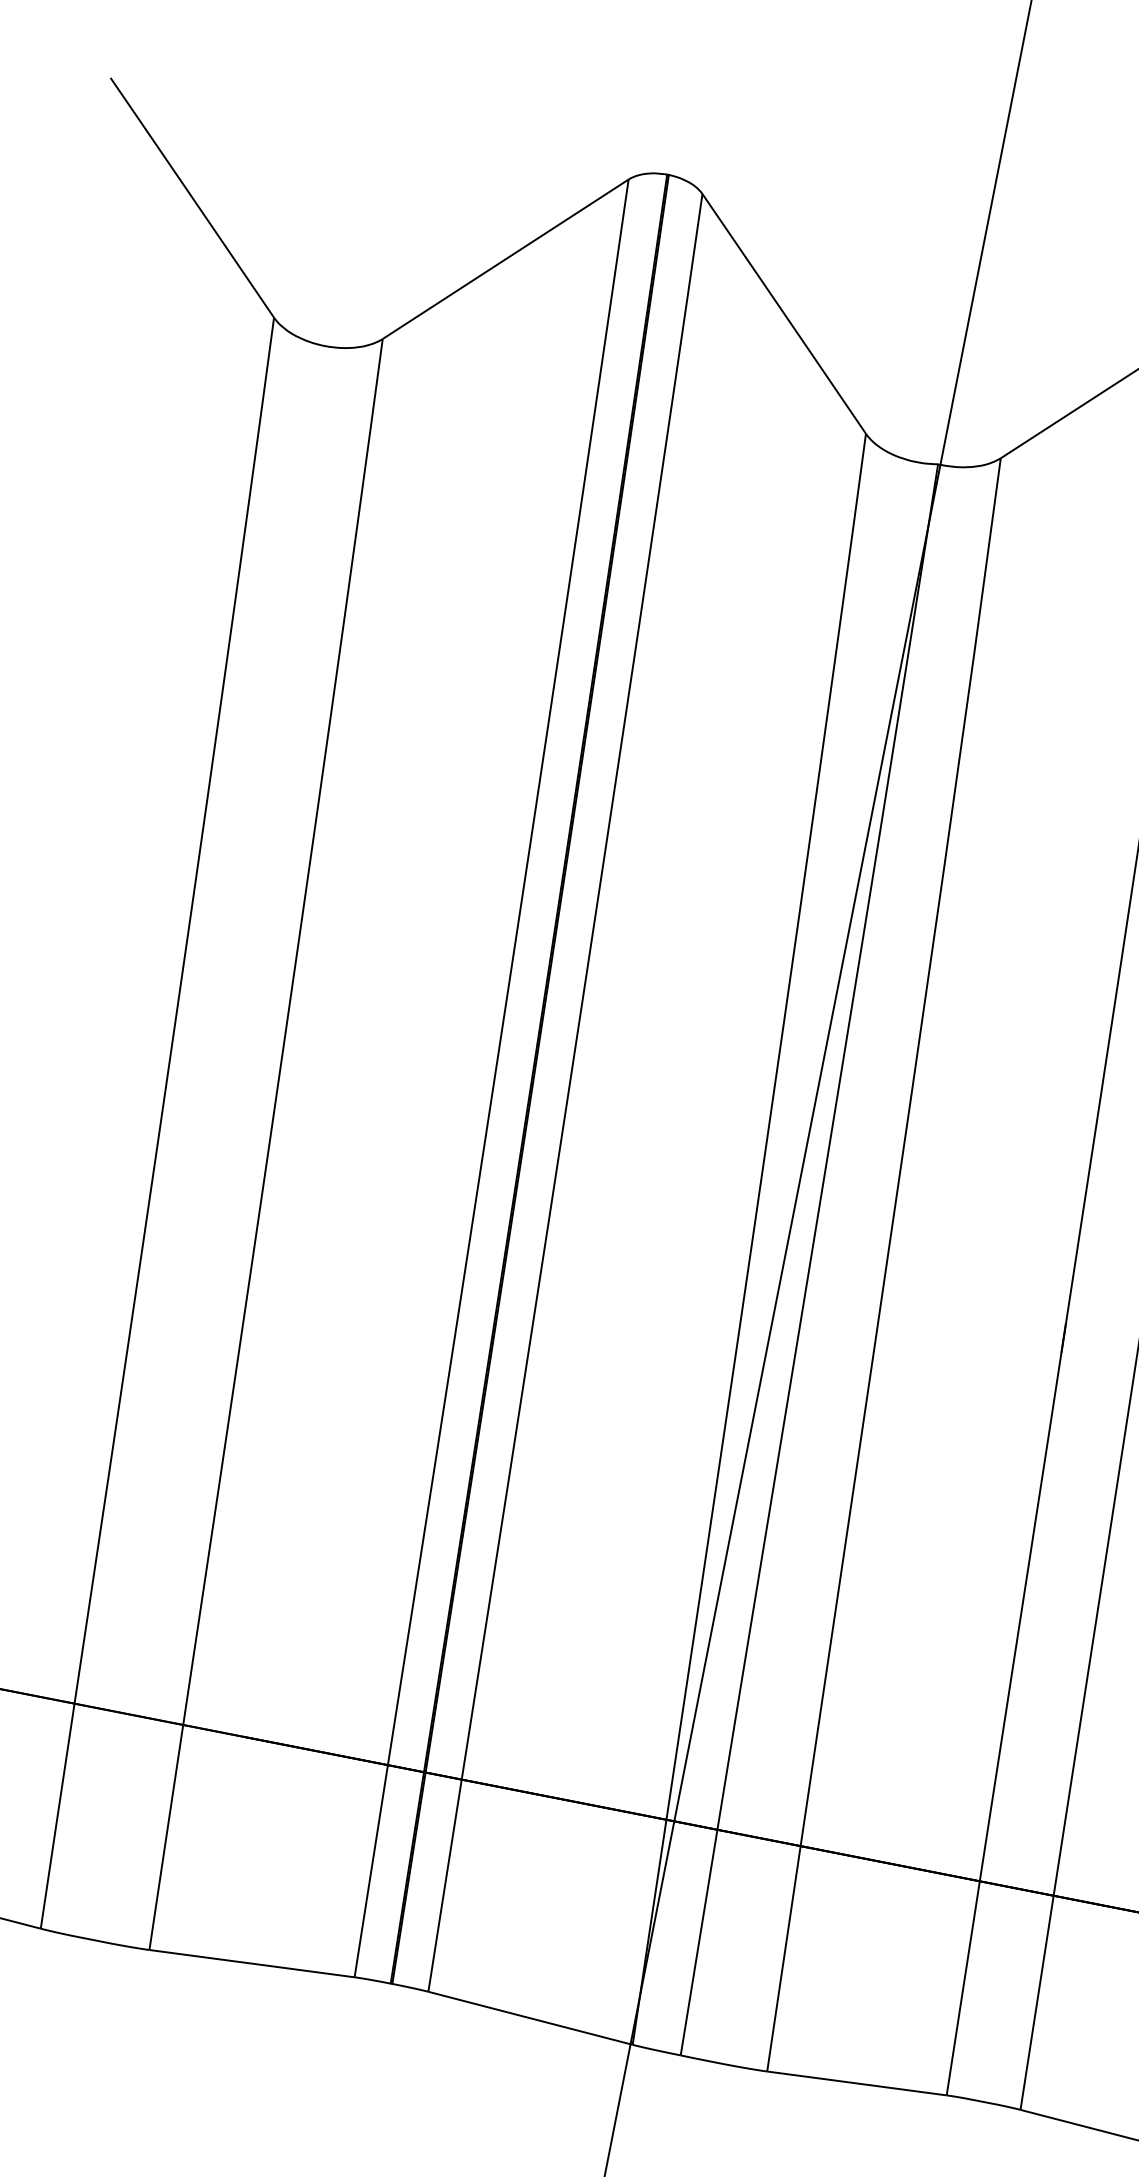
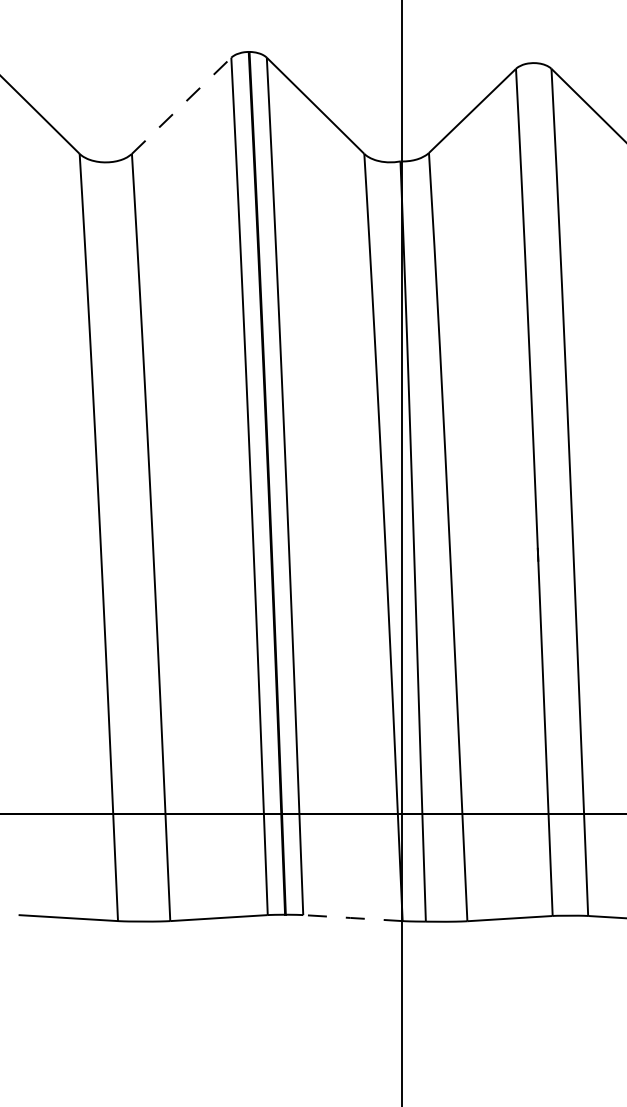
line: (505, 260) -> (181, 106), solid -> dashed
line: (531, 2019) -> (353, 918), solid -> dashed

